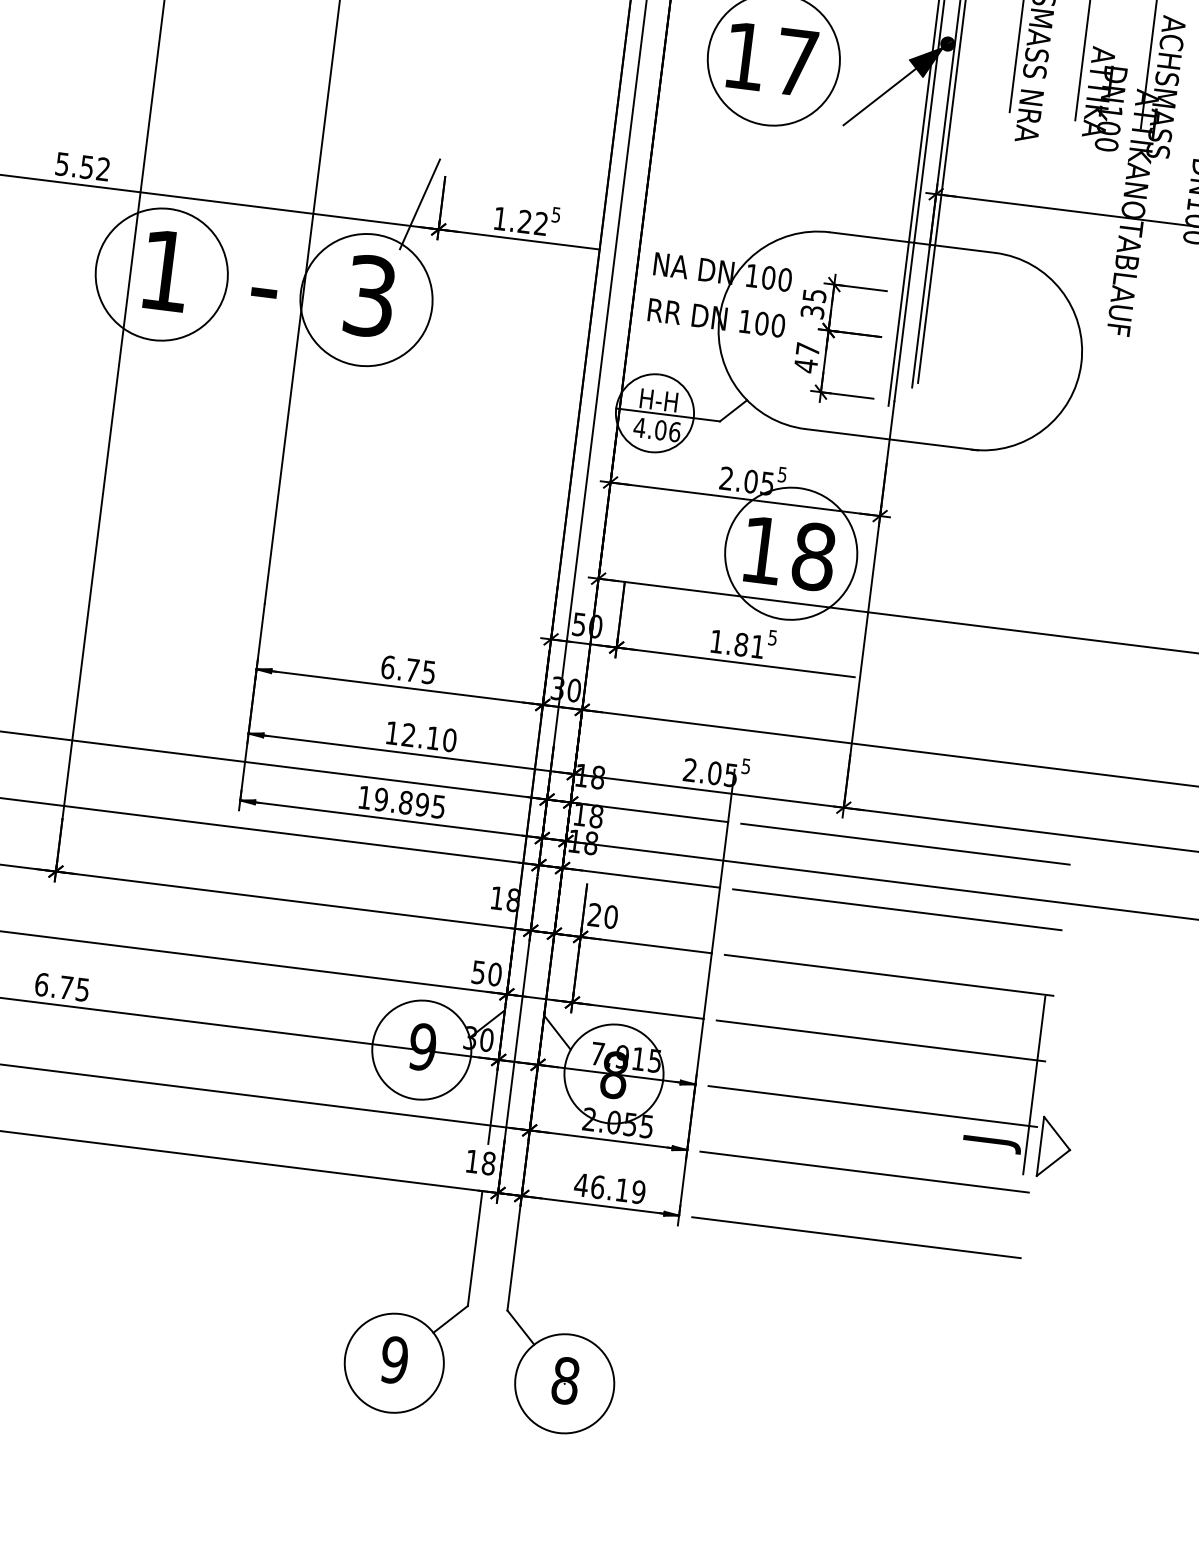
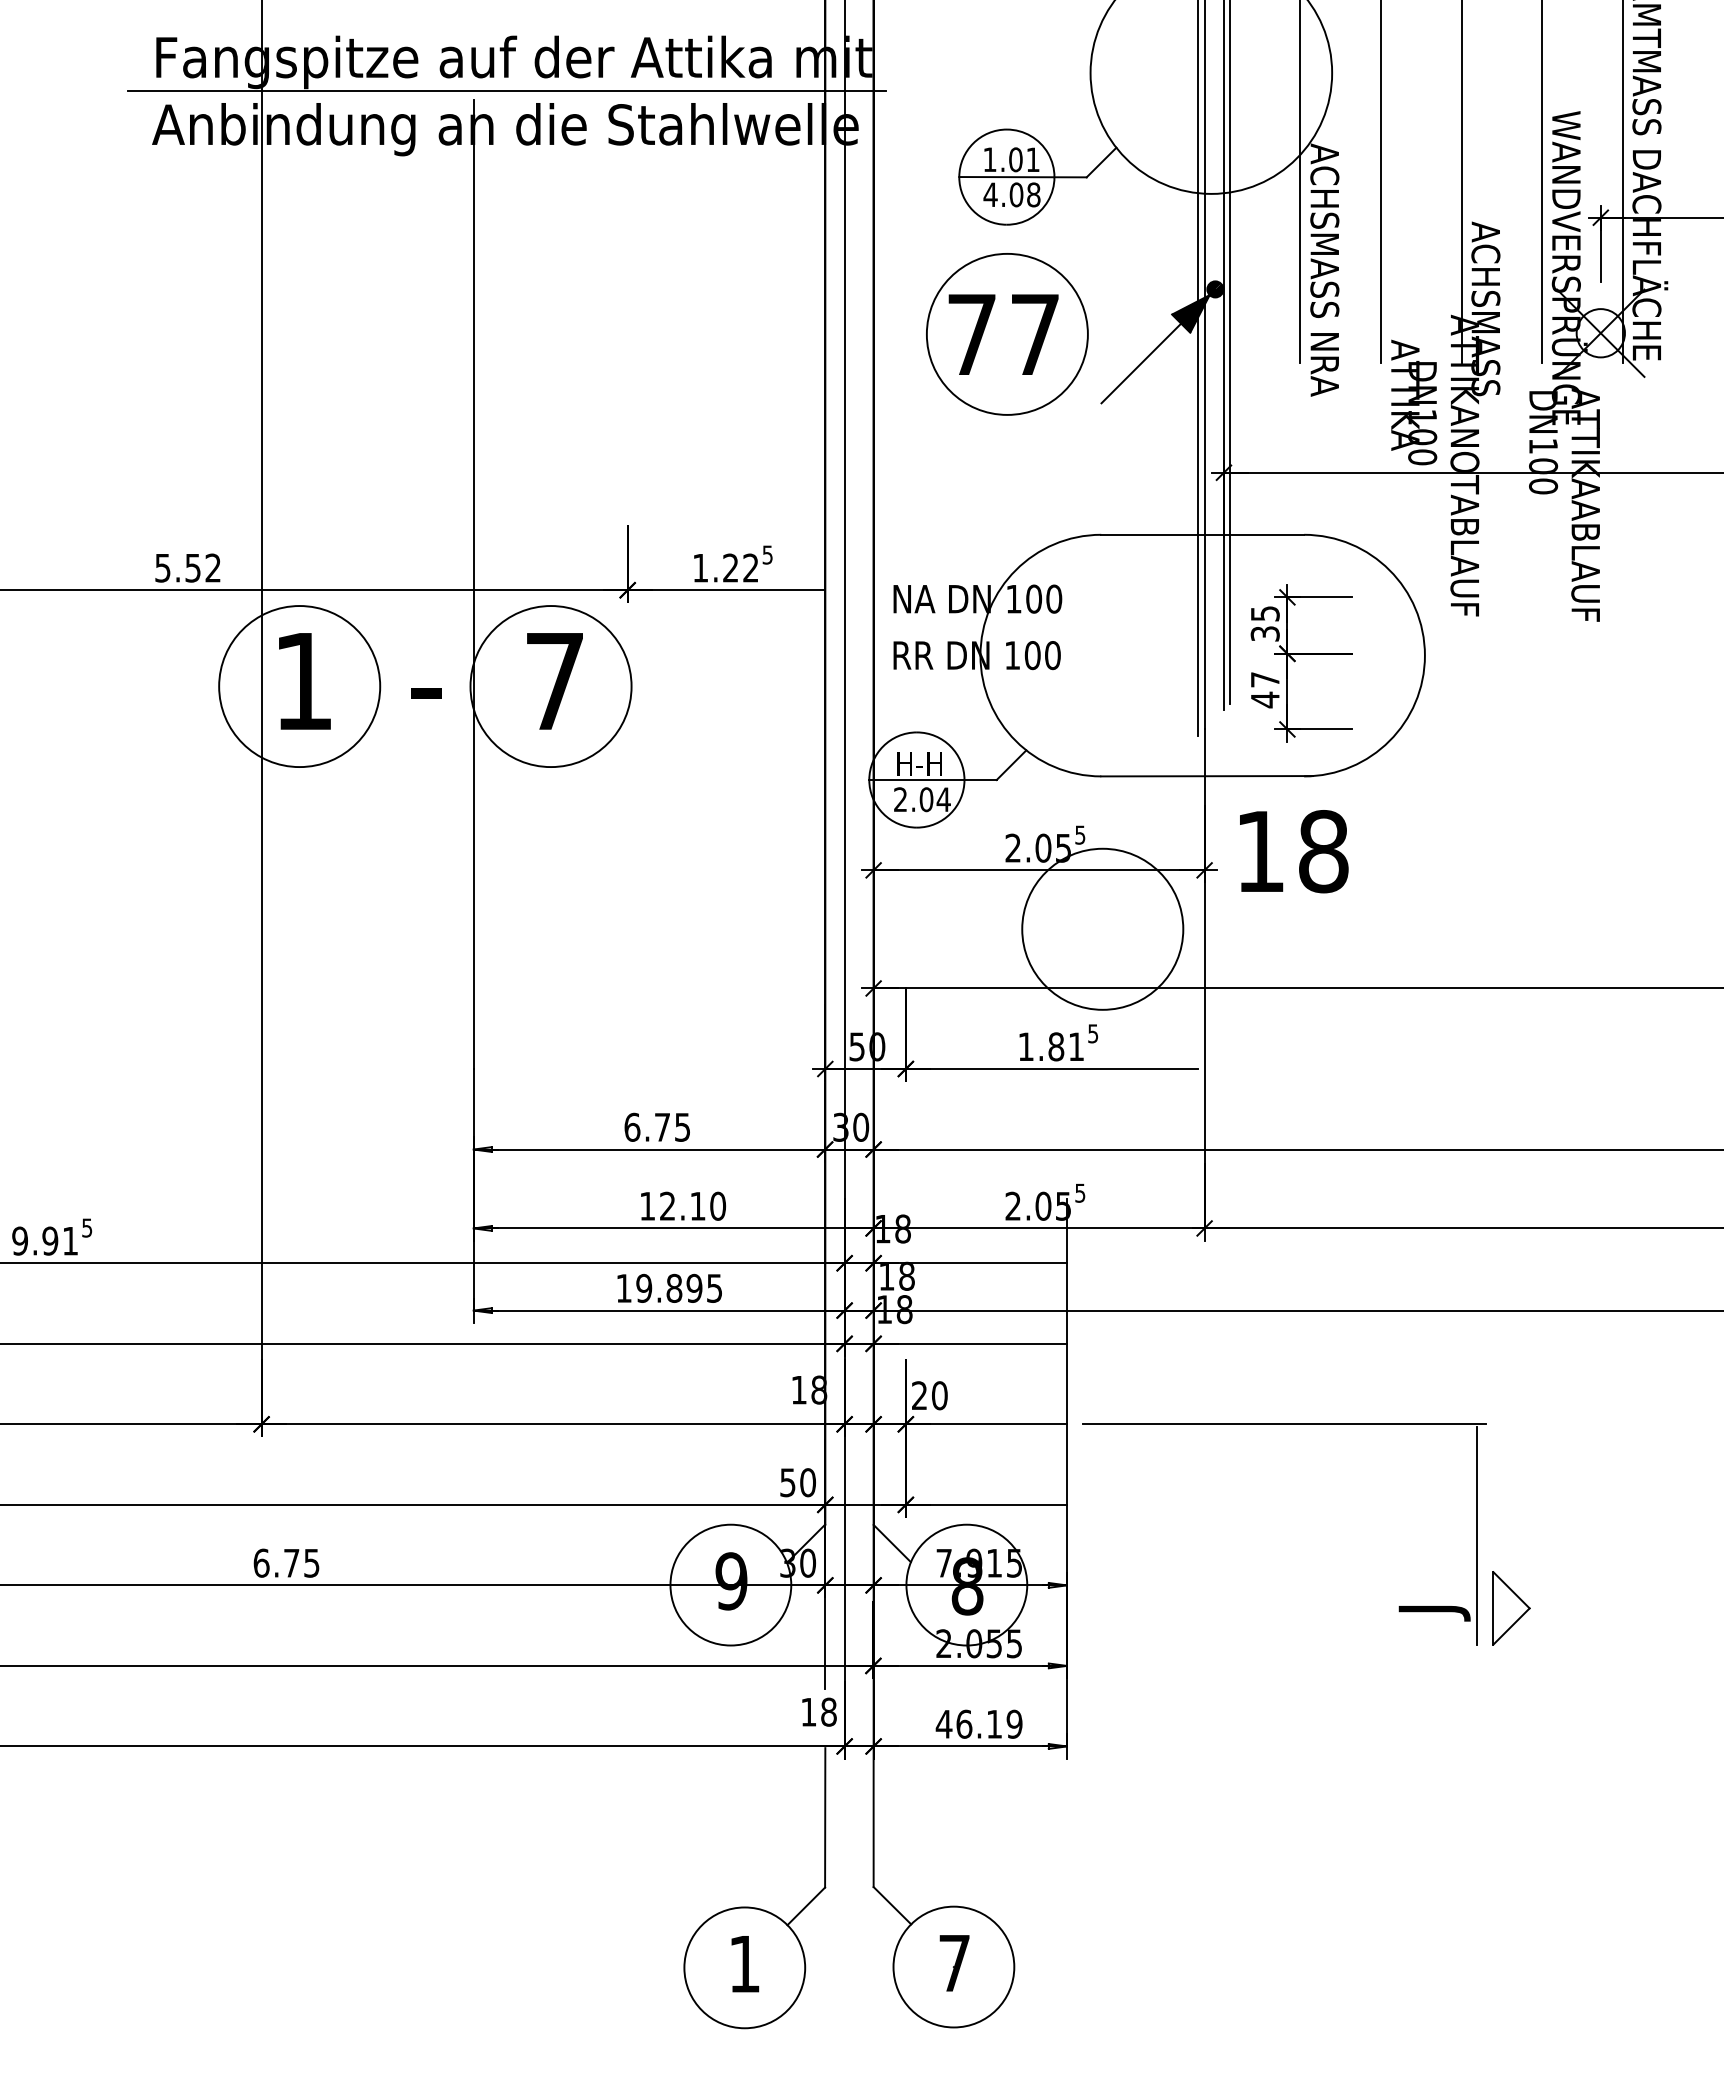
text: (744, 56) -> (971, 334), 17 -> 77
text: (1105, 99) -> (1414, 402), moved
line: (419, 204) -> (600, 562), removed
text: (369, 296) -> (554, 681), 3 -> 7
part: (834, 337) -> (1295, 661), moved
text: (656, 429) -> (921, 799), 4.06 -> 2.04
text: (790, 553) -> (1294, 851), moved
line: (905, 844) -> (1284, 1263), removed
line: (897, 909) -> (1284, 1343), removed
line: (880, 1040) -> (1284, 1504), removed
line: (872, 1106) -> (1284, 1585), removed
line: (864, 1171) -> (1284, 1665), removed
line: (856, 1237) -> (1284, 1746), removed
text: (394, 1360) -> (744, 1964), 9 -> 1
text: (565, 1380) -> (954, 1963), 8 -> 7

